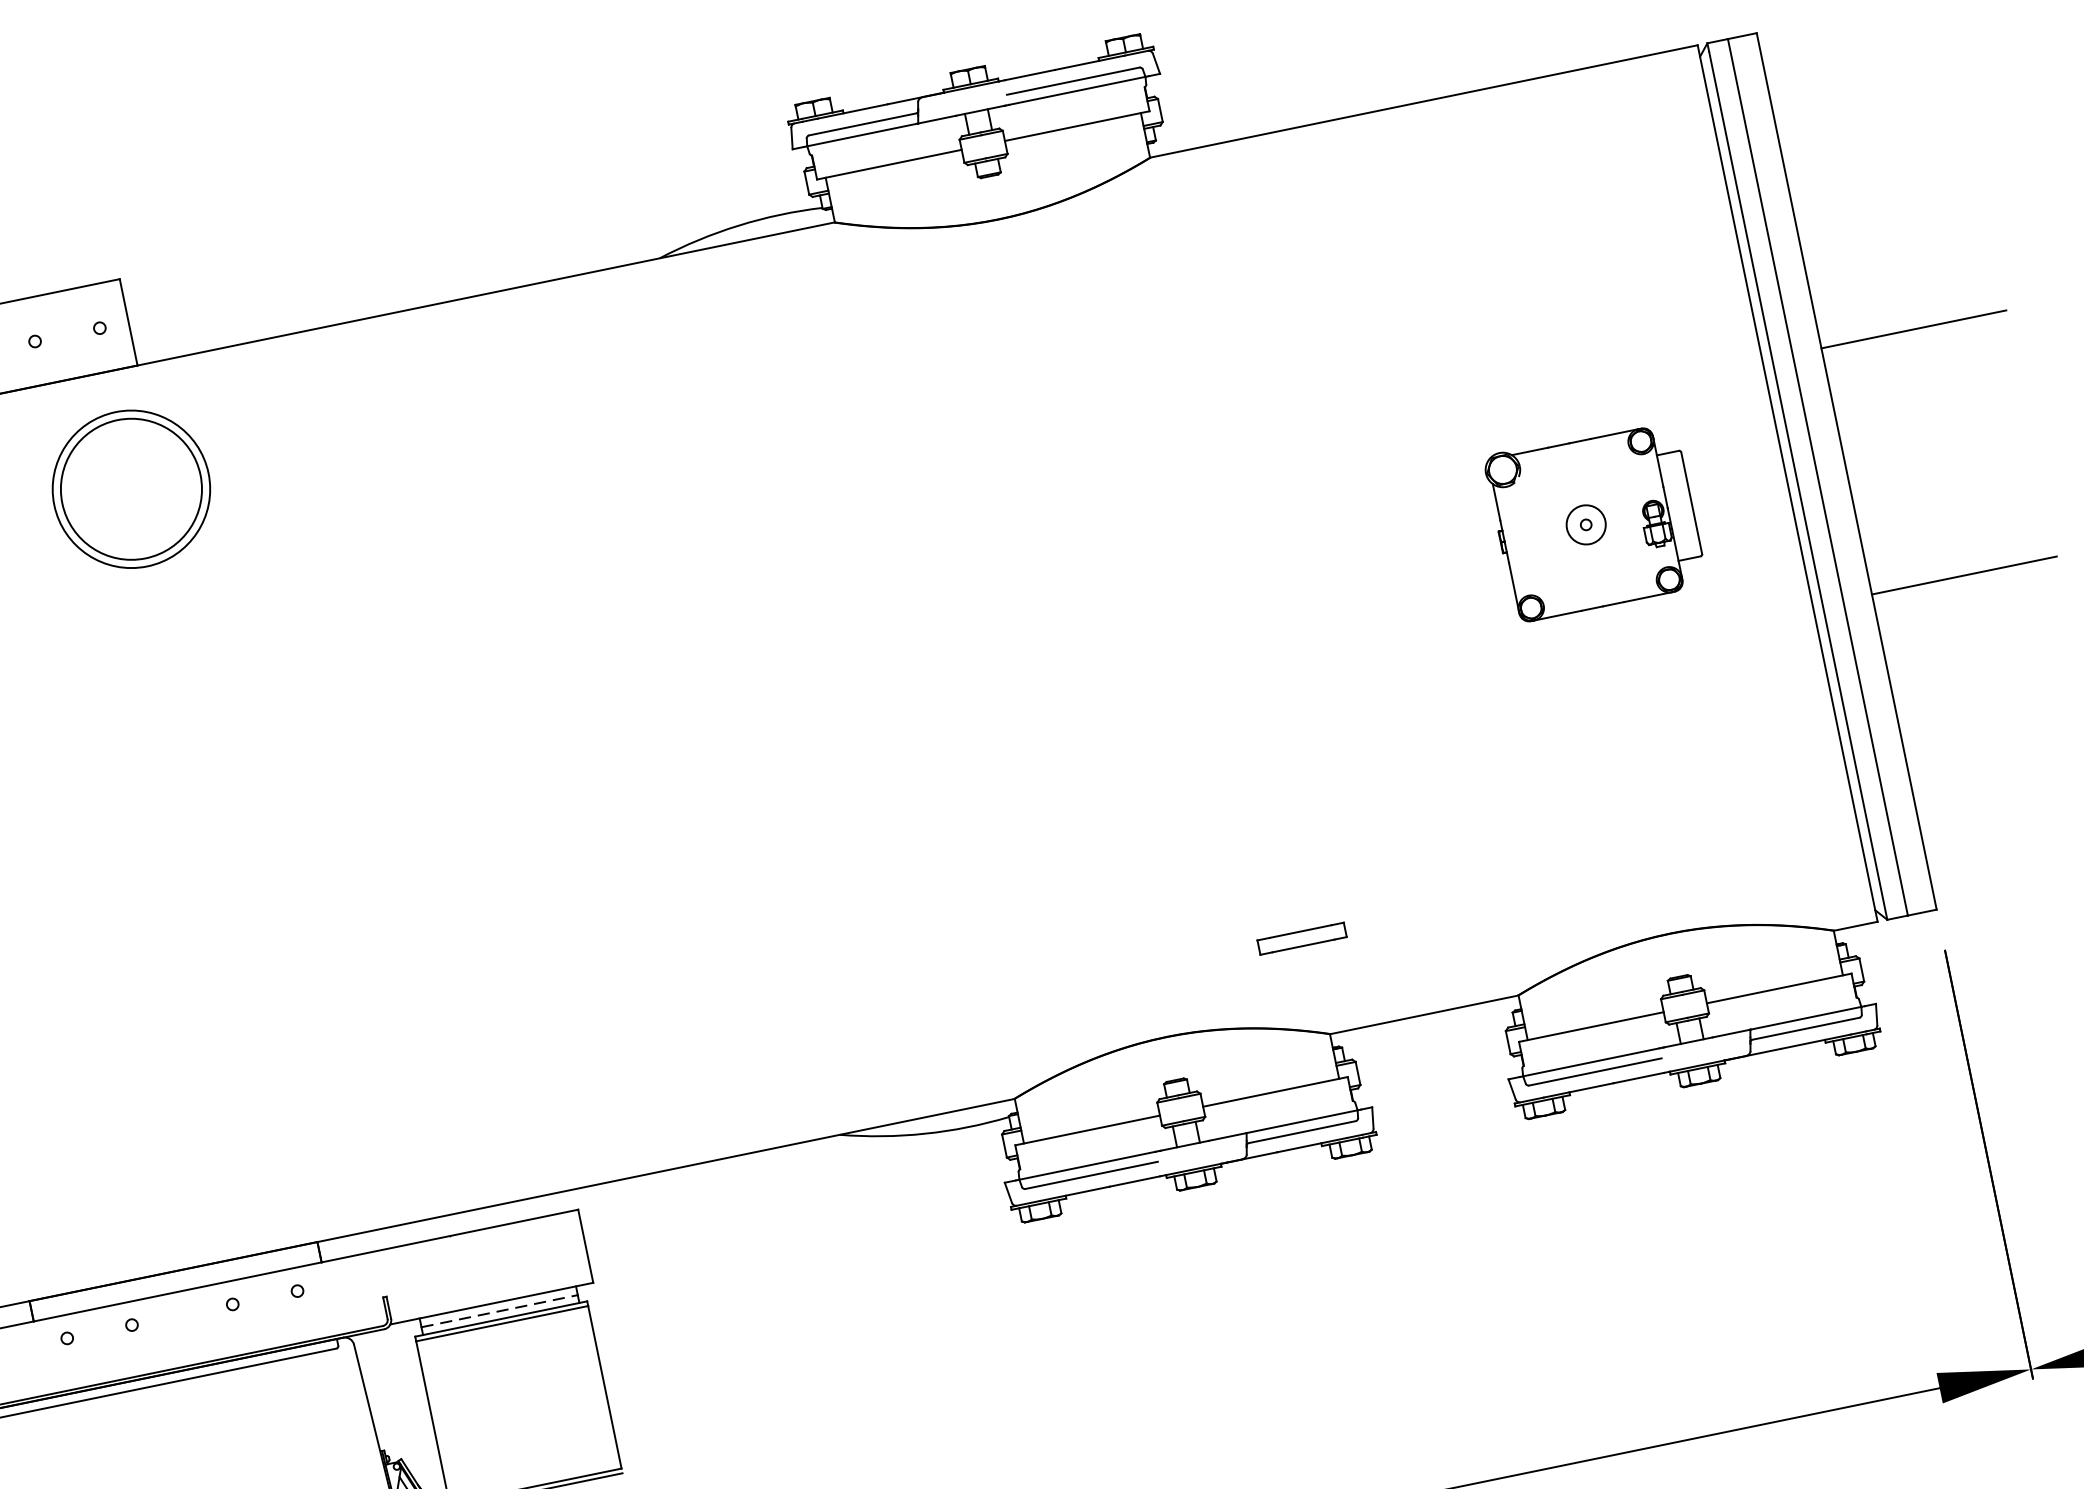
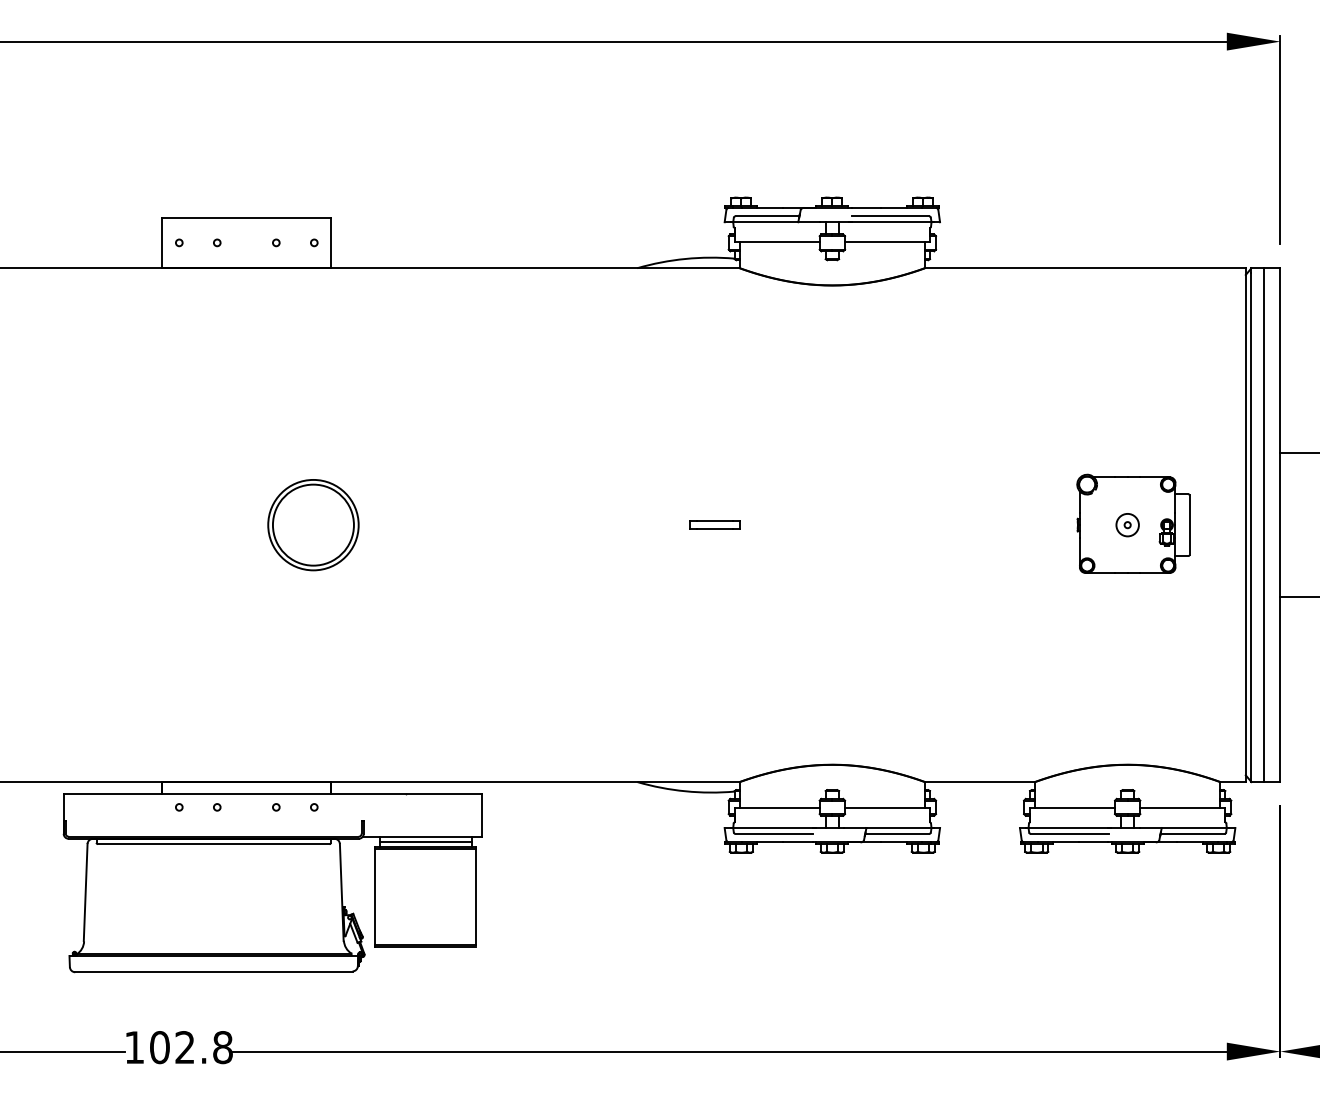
part: (131, 489) -> (313, 525), moved
part: (1300, 937) -> (714, 524), moved
line: (499, 1310) -> (425, 841), dashed -> solid

